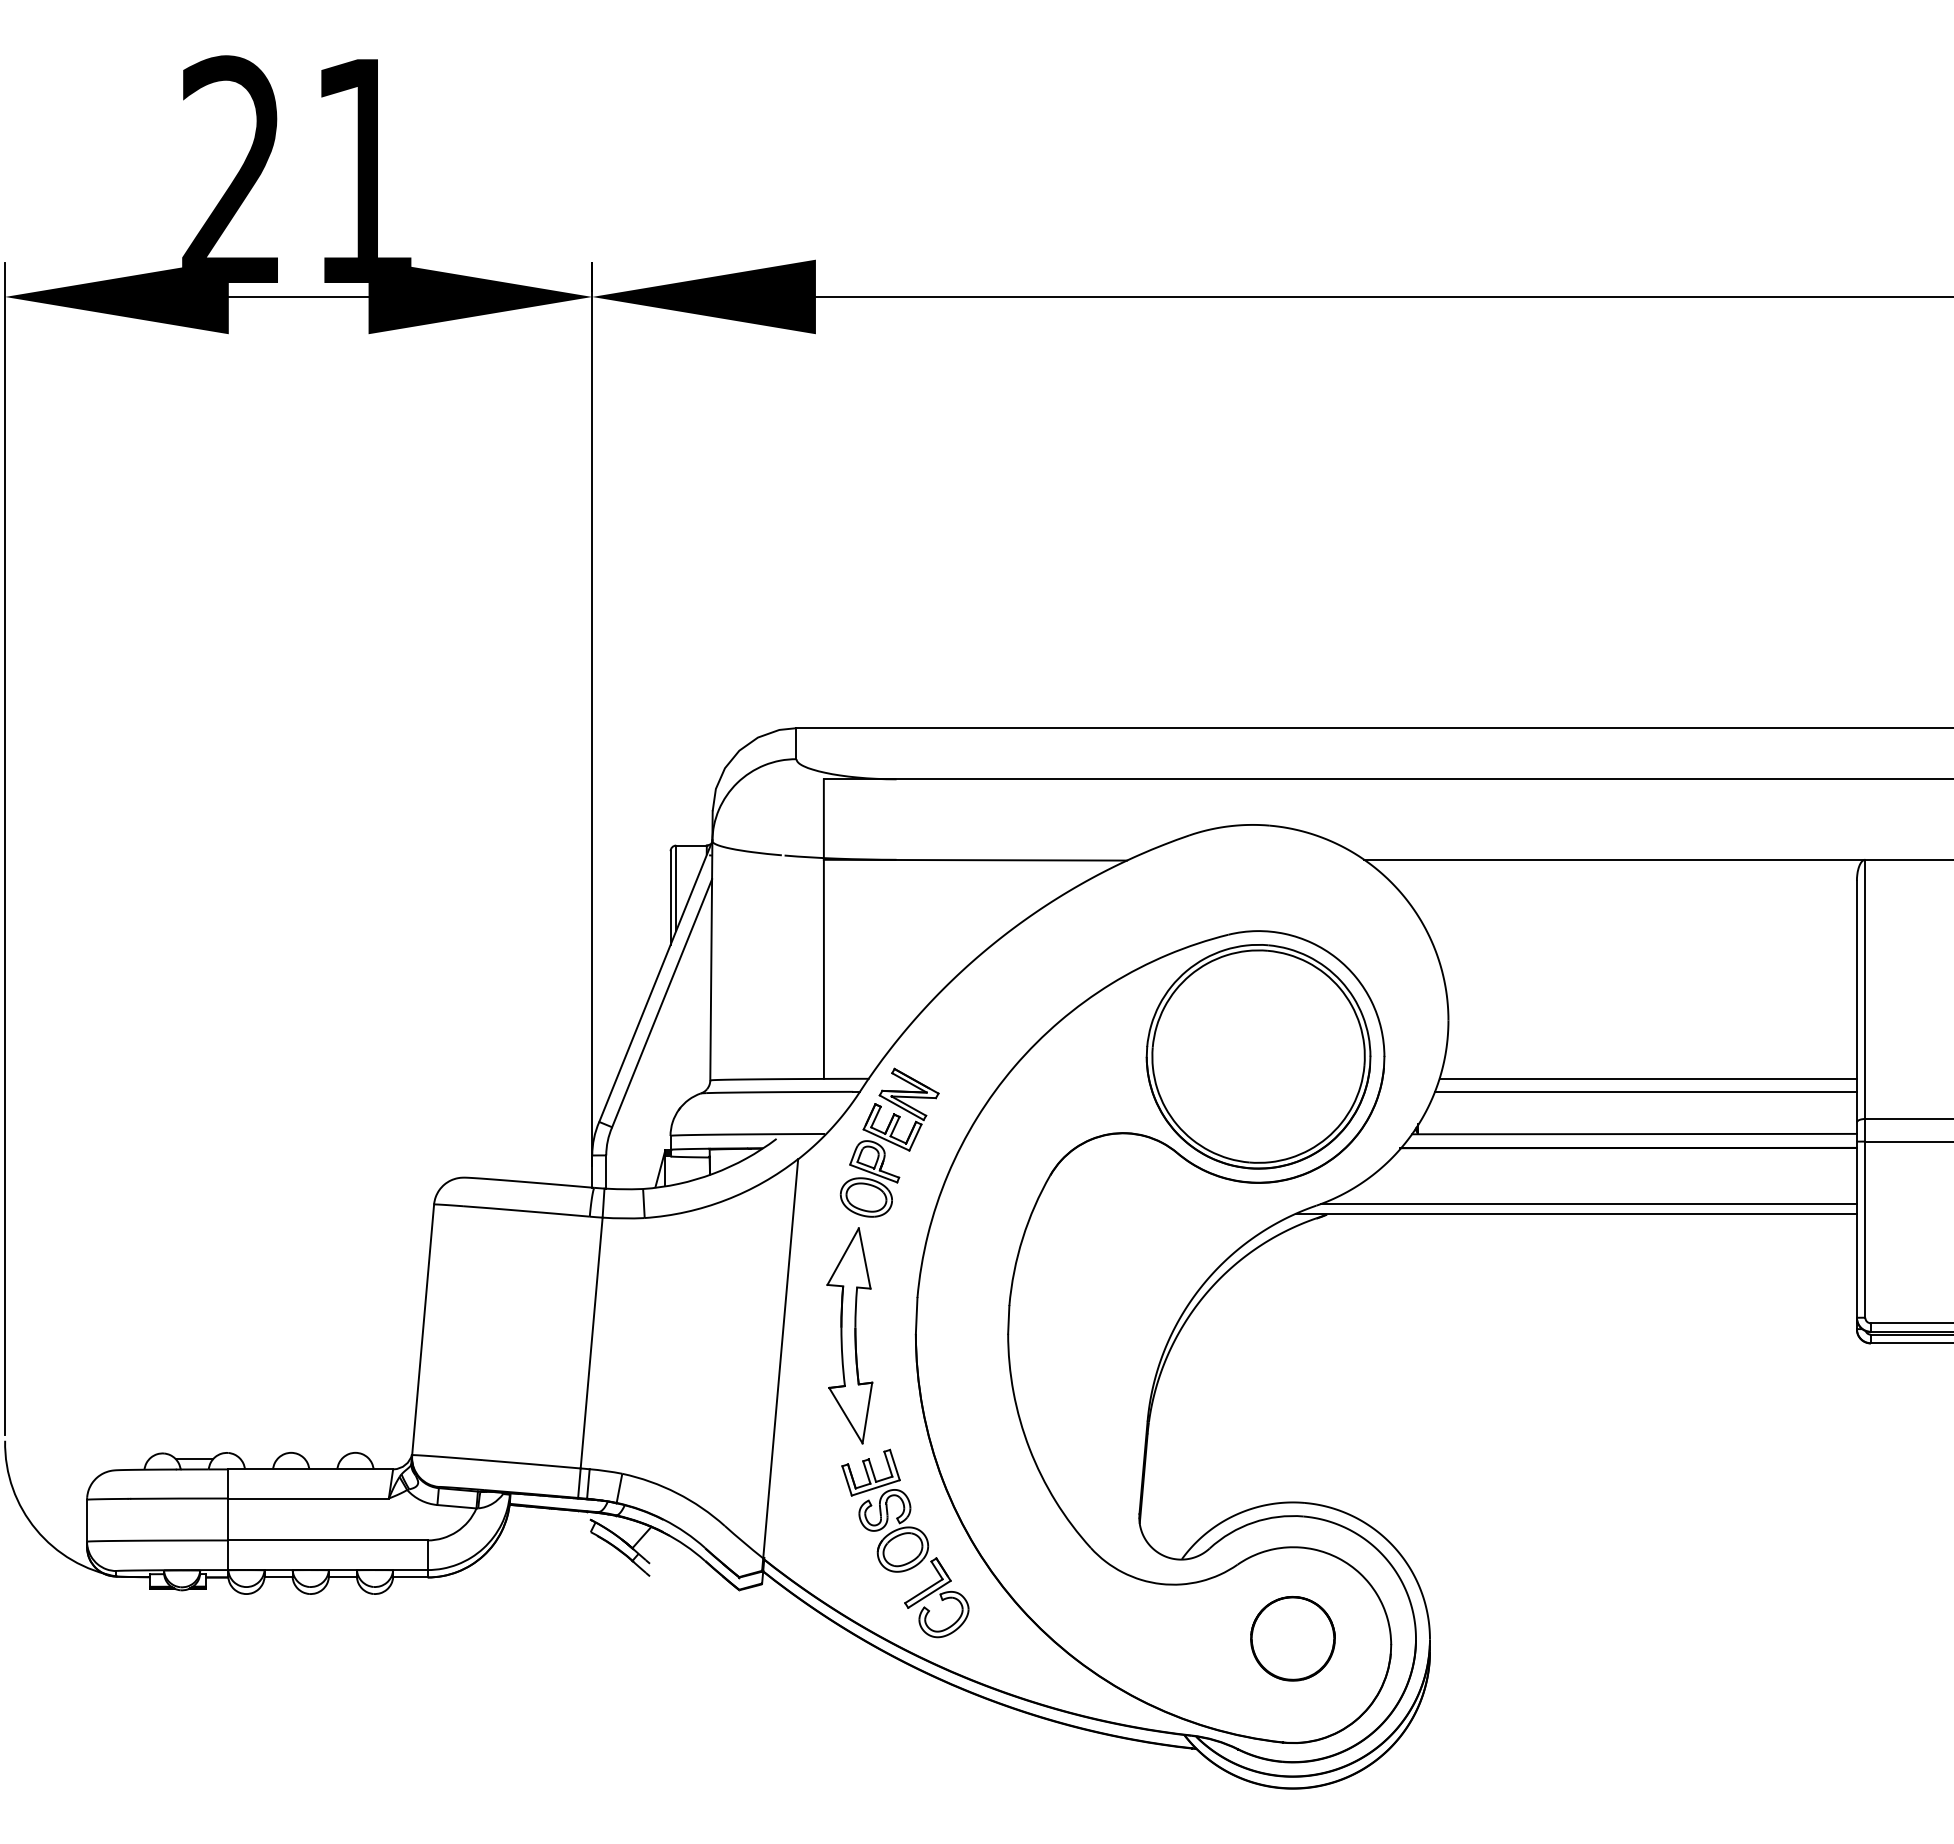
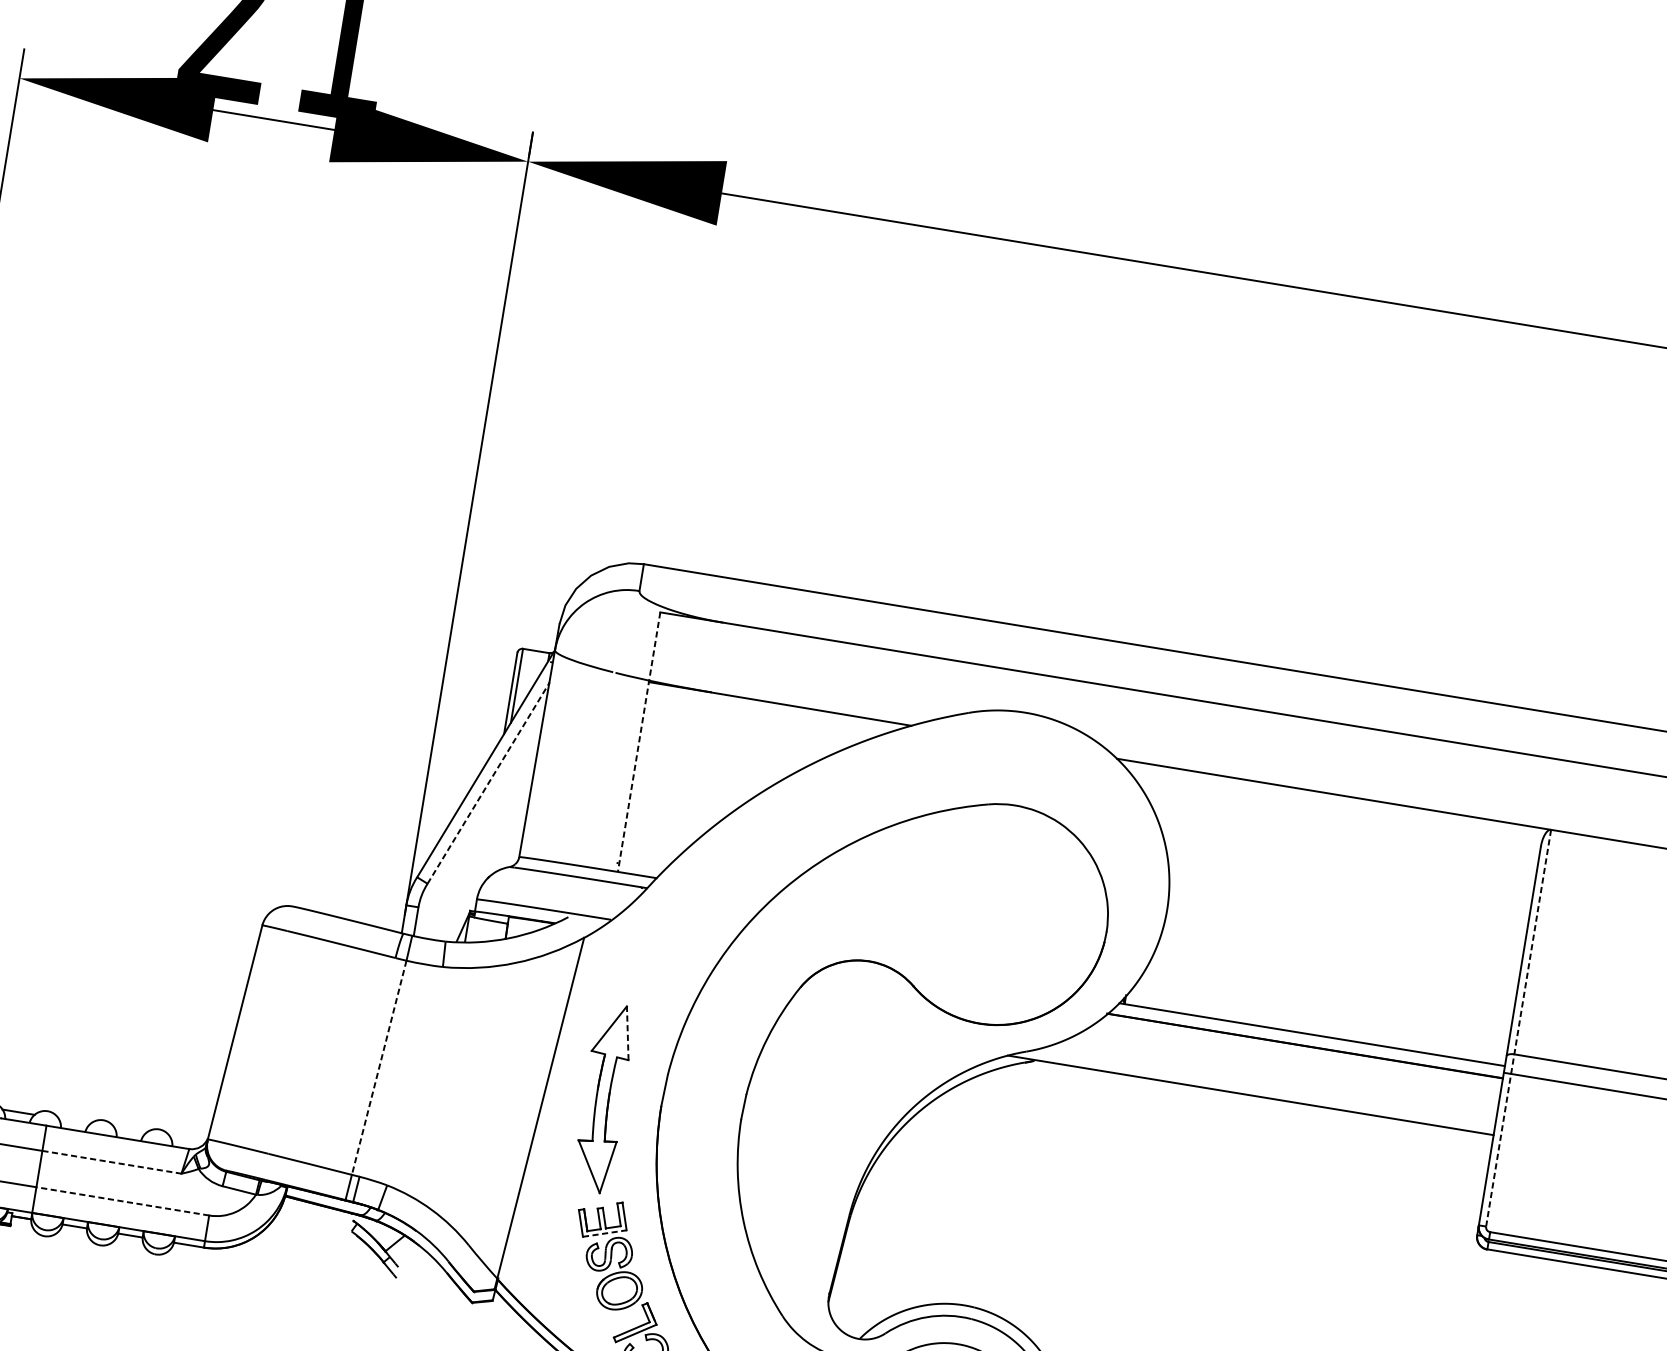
line: (823, 929) -> (638, 742), solid -> dashed
line: (662, 1003) -> (488, 783), solid -> dashed
part: (1258, 1056) -> (997, 914), removed
line: (1647, 1078) -> (1331, 988), removed
line: (1865, 1088) -> (1518, 1027), solid -> dashed
line: (1645, 1091) -> (1327, 999), removed
part: (889, 1142) -> (665, 936), removed
line: (1588, 1204) -> (1262, 1089), removed
line: (864, 1258) -> (627, 1033), solid -> dashed
line: (591, 1343) -> (379, 1068), solid -> dashed
line: (876, 1487) -> (605, 1233), solid -> dashed
line: (309, 1498) -> (112, 1162), solid -> dashed
line: (328, 1540) -> (123, 1201), solid -> dashed

